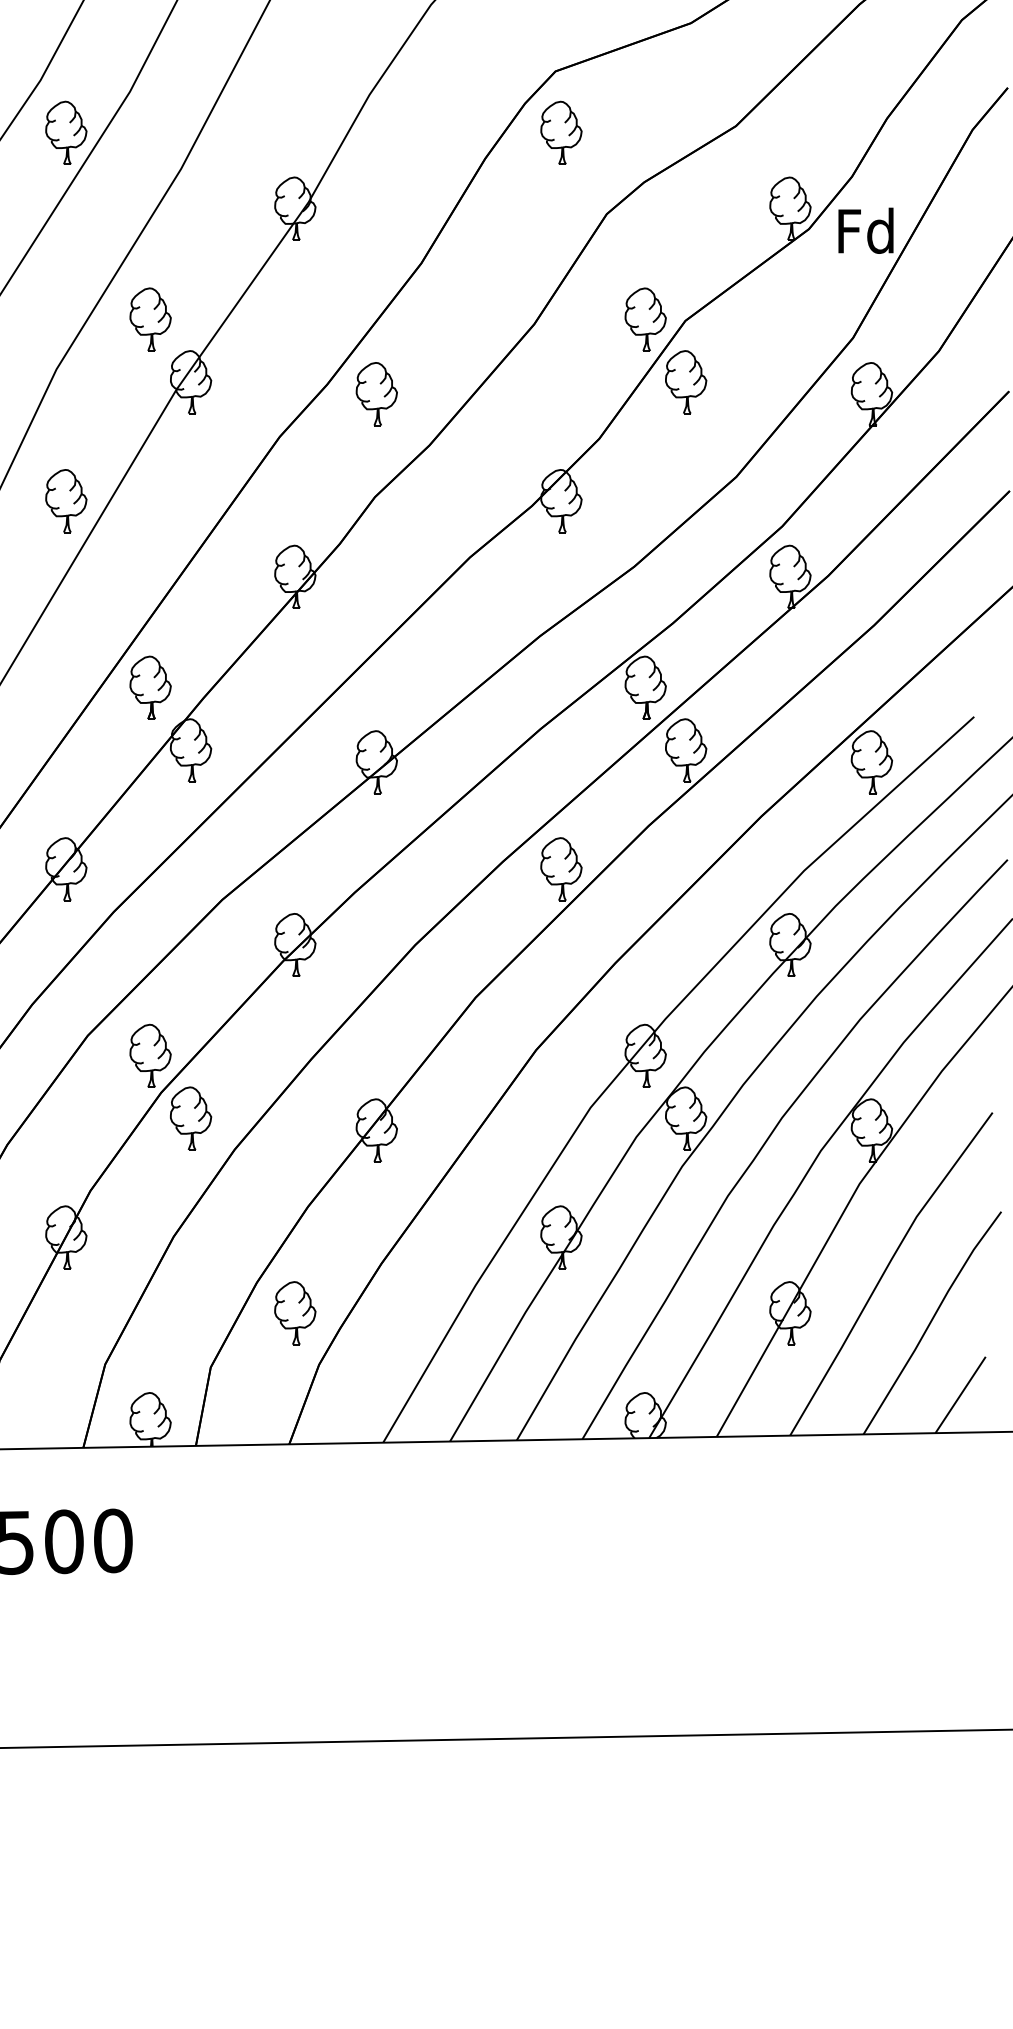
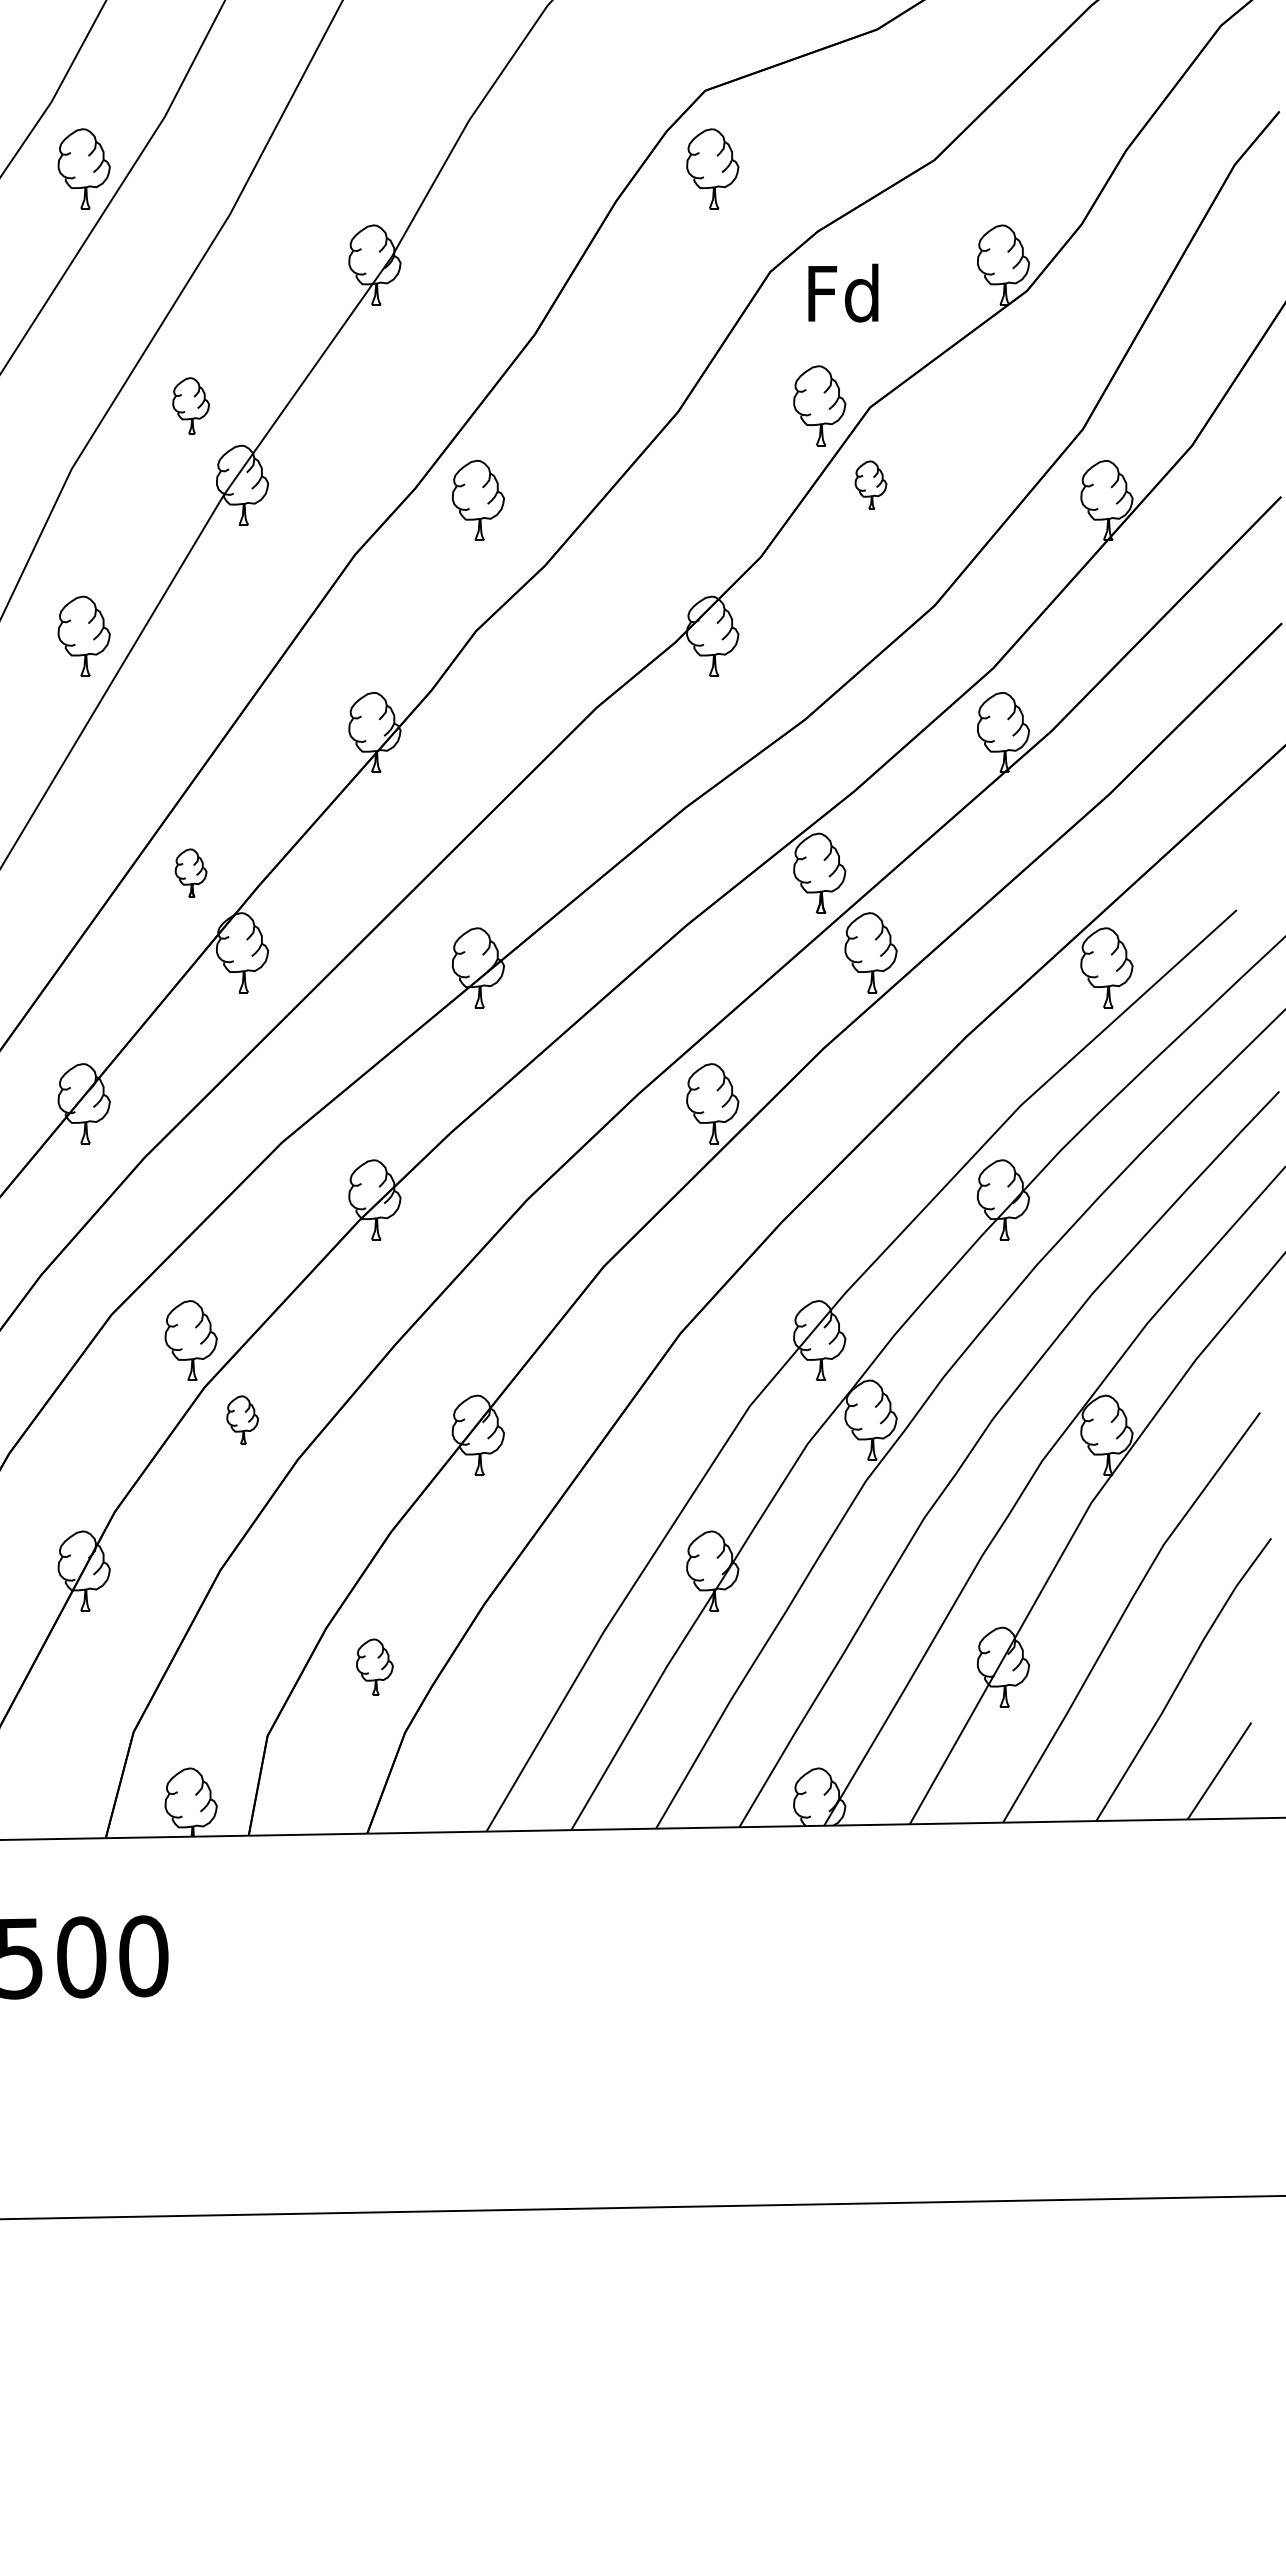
text: (866, 230) -> (843, 292), moved
part: (150, 319) -> (190, 405), size x0.7
part: (685, 381) -> (870, 484), size x0.6
part: (150, 687) -> (190, 872), size x0.6
part: (191, 1118) -> (242, 1419), size x0.6
part: (295, 1312) -> (374, 1666), size x0.7

